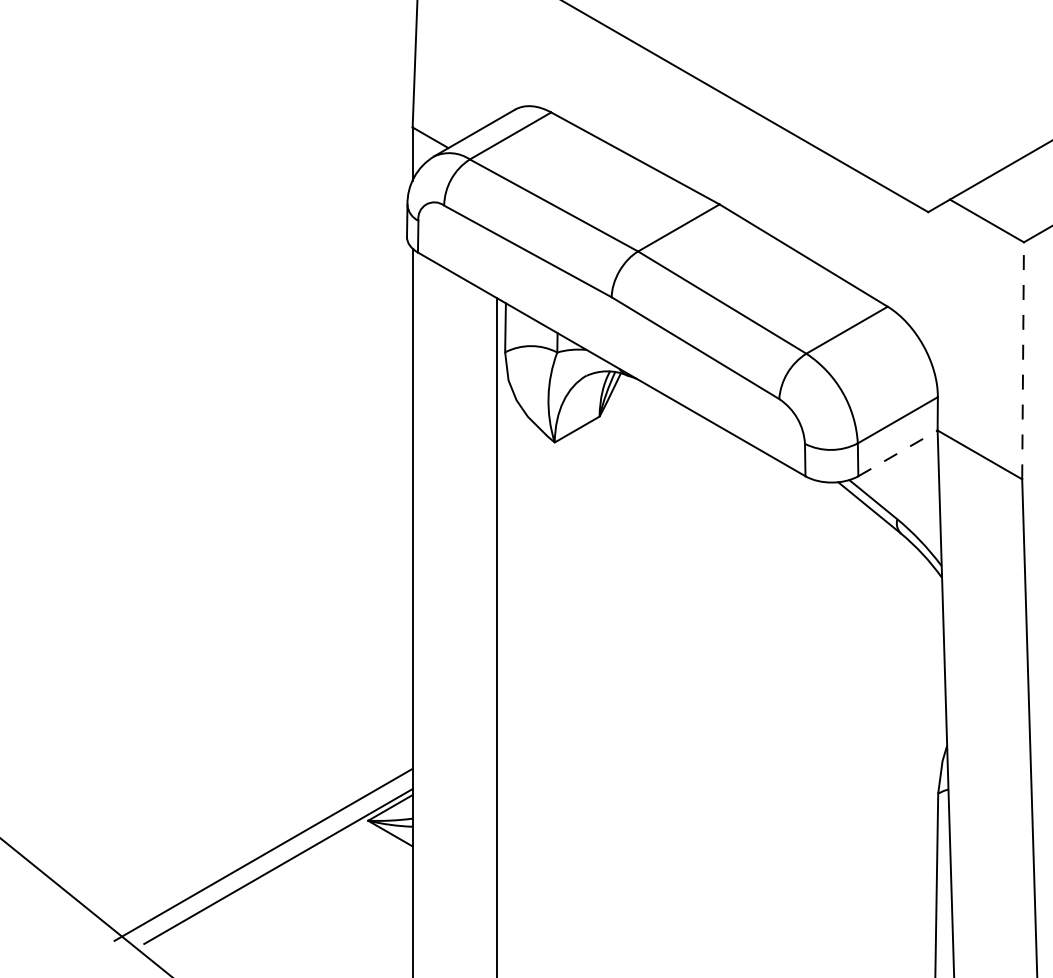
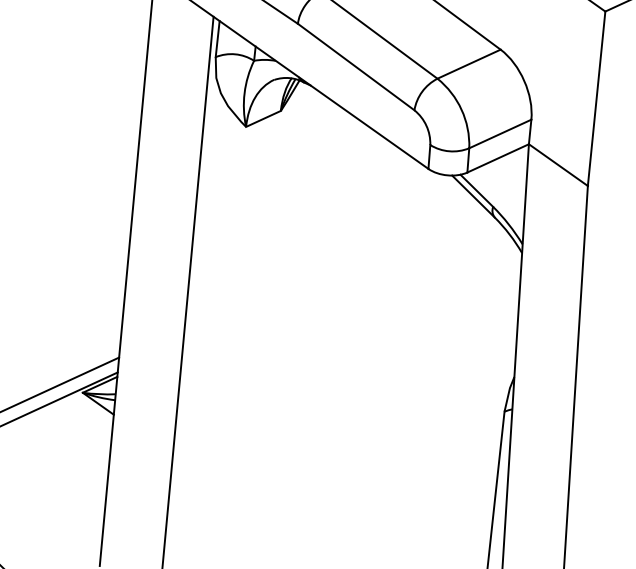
line: (1023, 360) -> (596, 98), dashed -> solid
line: (897, 453) -> (497, 158), dashed -> solid

